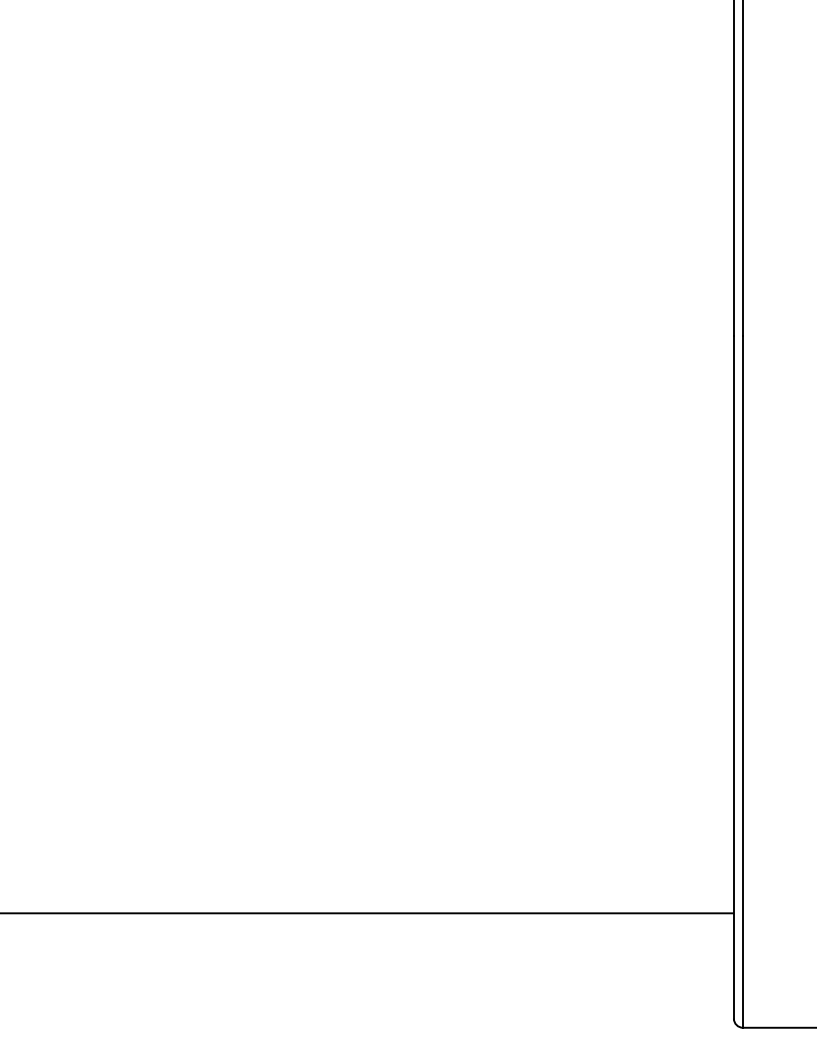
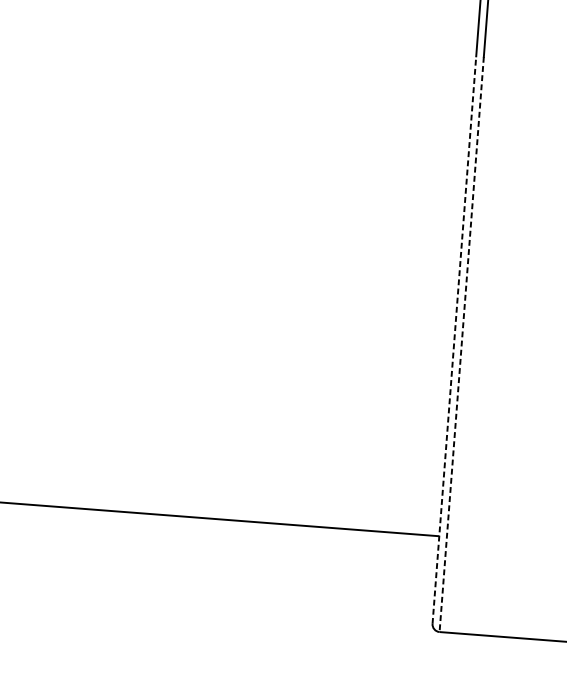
line: (733, 677) -> (454, 340), solid -> dashed
line: (743, 682) -> (462, 344), solid -> dashed

